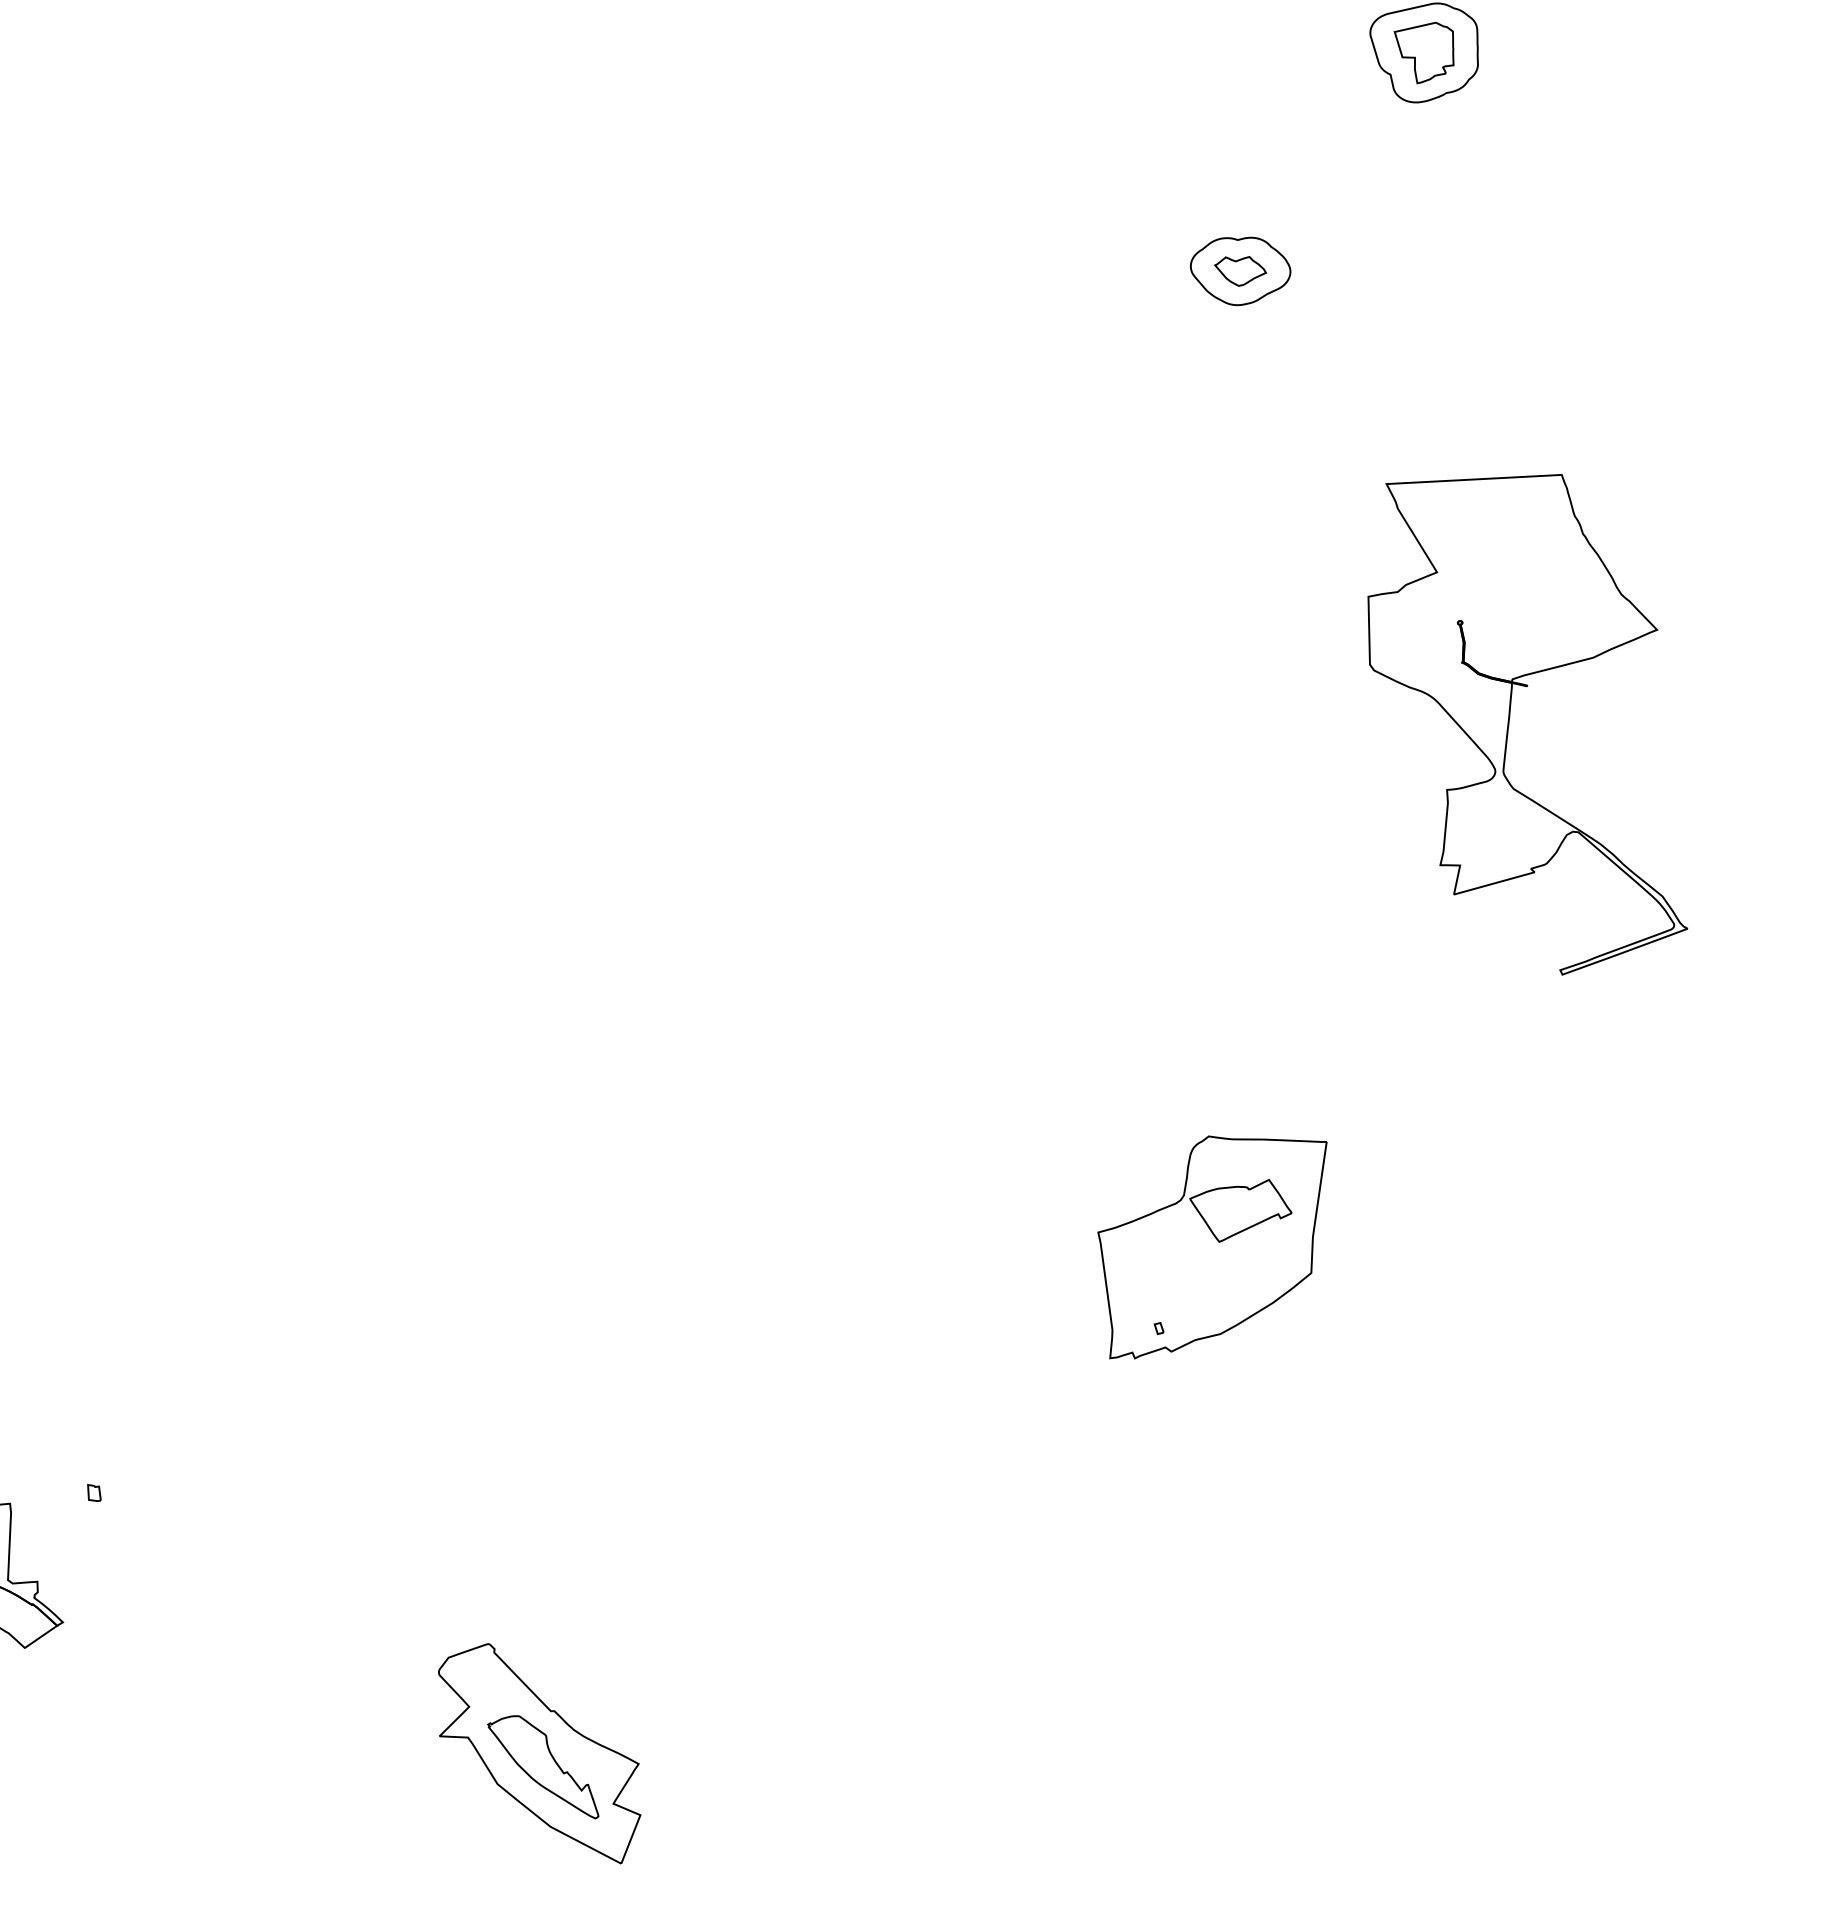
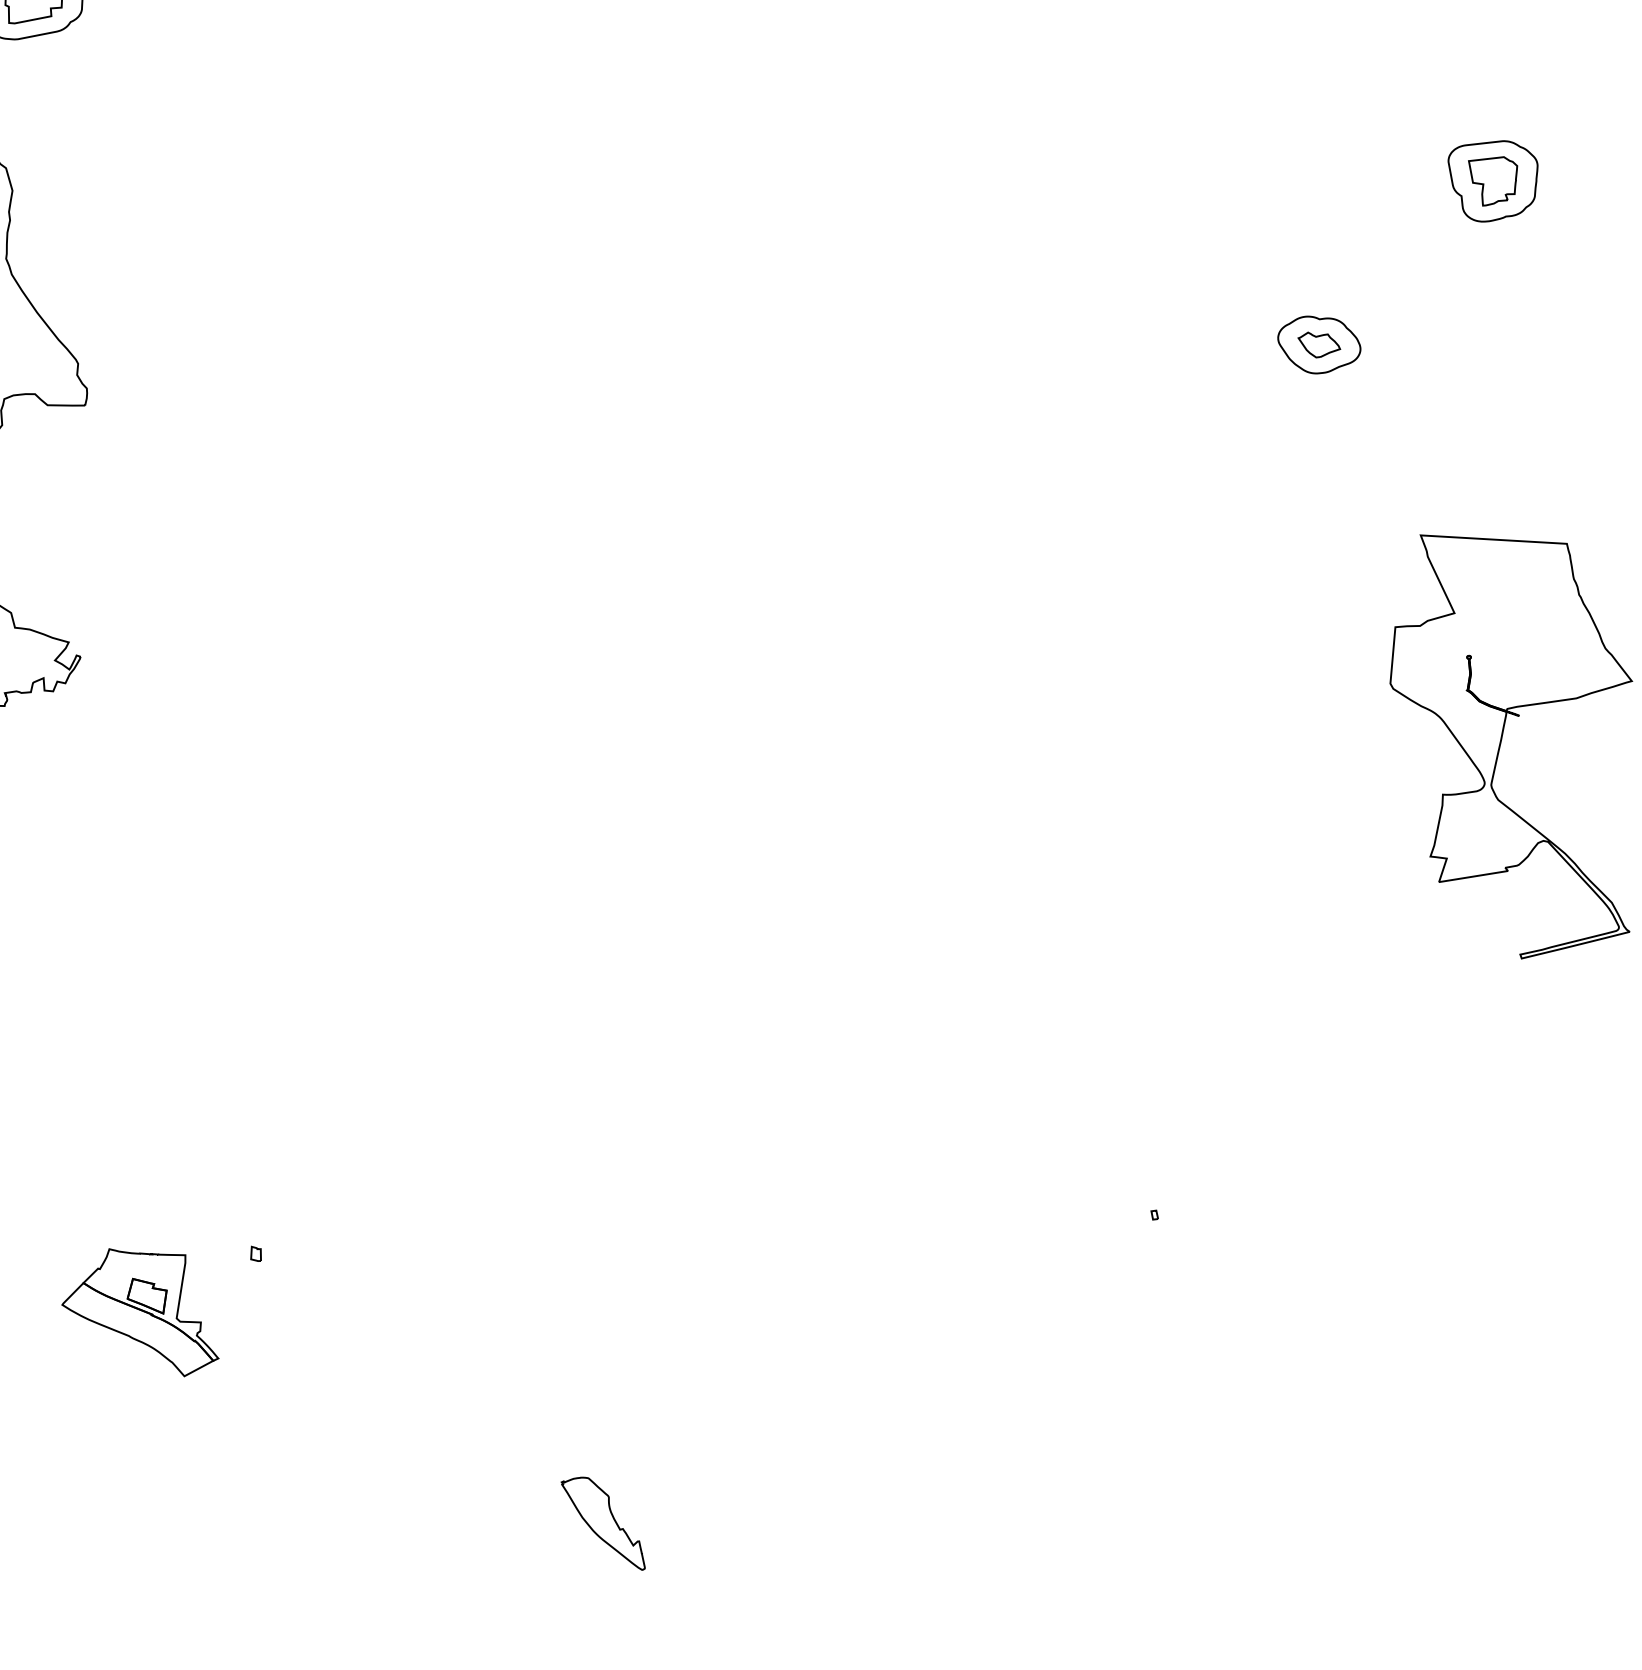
part: (1216, 1241) -> (1210, 1148), removed
part: (540, 1755) -> (602, 1512), removed

